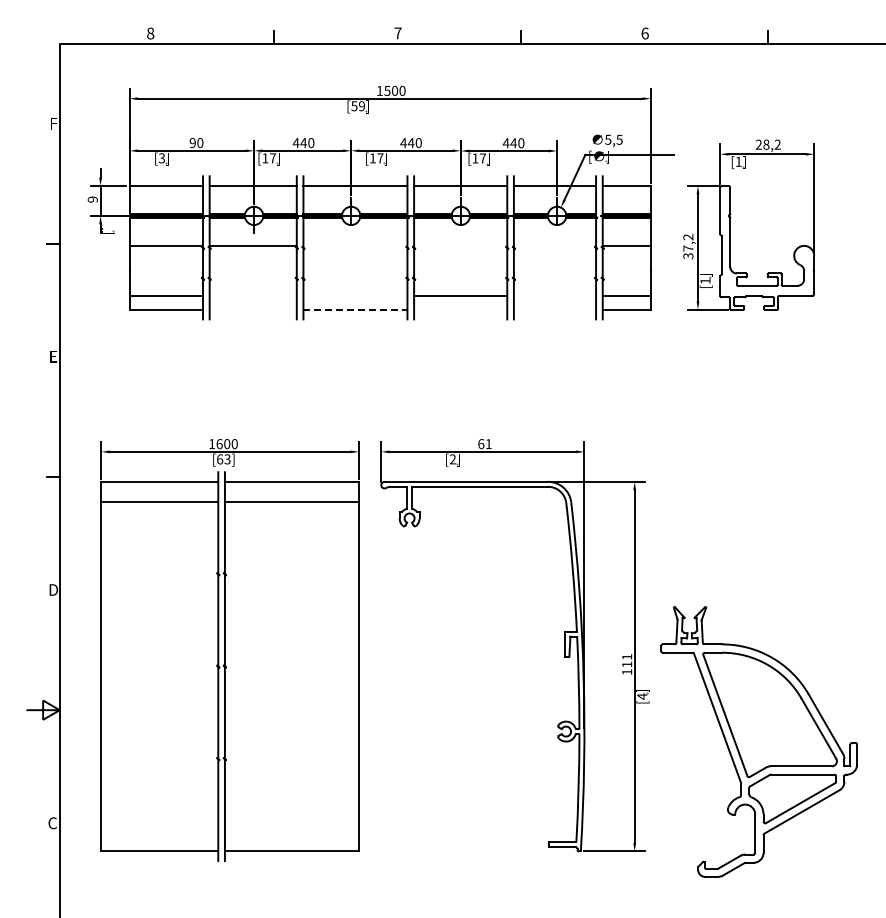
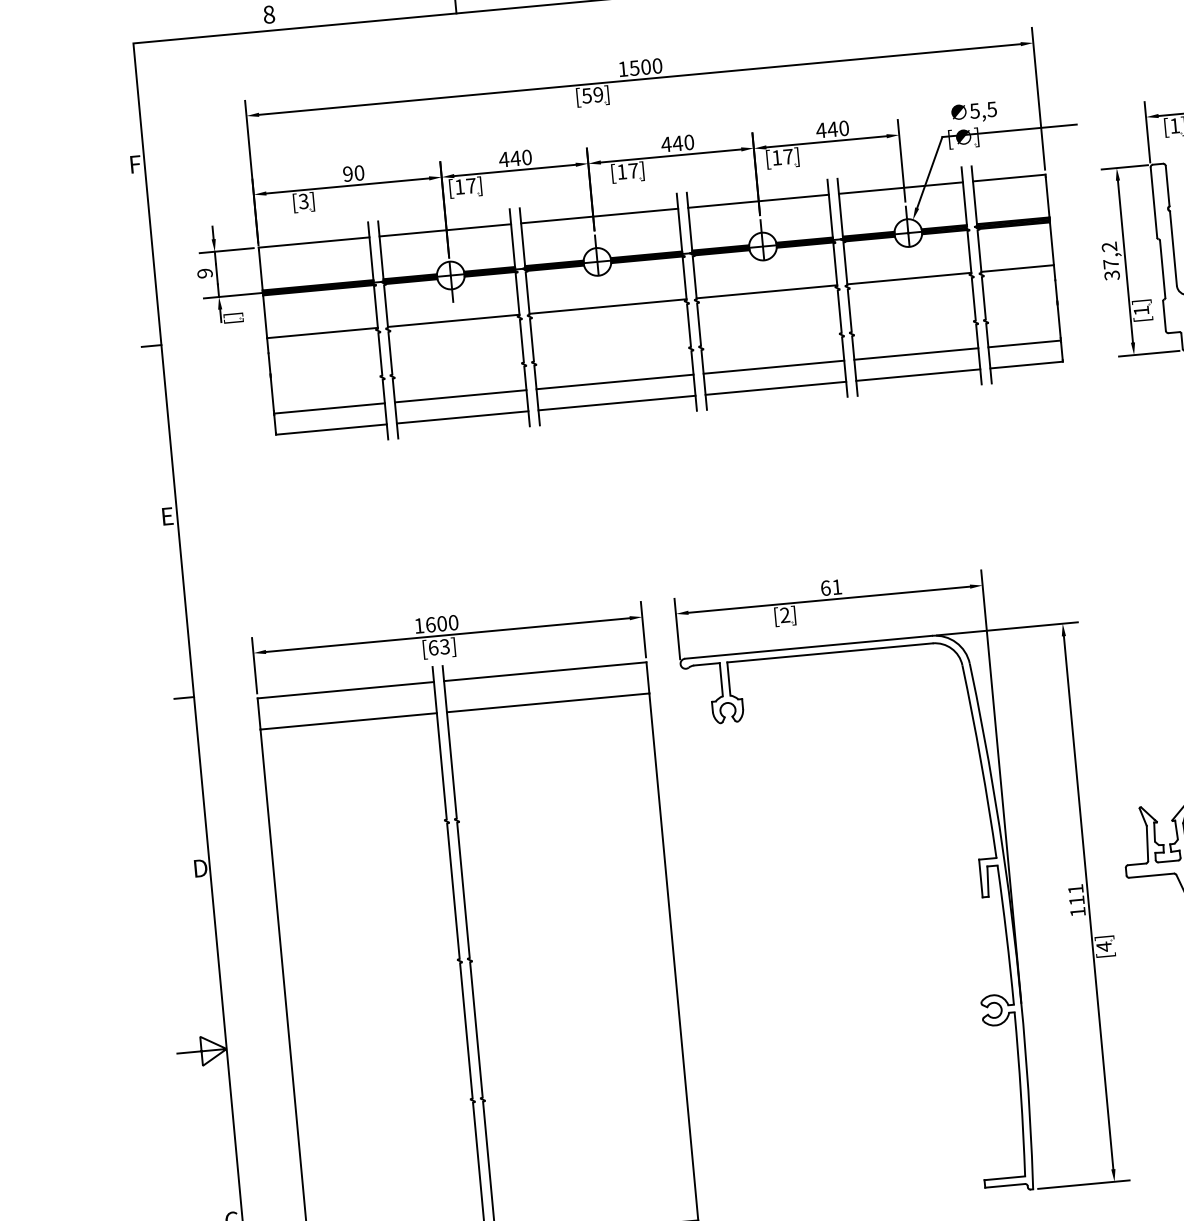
line: (355, 245) -> (608, 305), added
line: (460, 245) -> (766, 291), added
line: (554, 245) -> (908, 278), added
line: (252, 295) -> (459, 395), added
line: (355, 295) -> (615, 381), added
line: (554, 295) -> (915, 353), added
line: (252, 309) -> (461, 417), added
line: (355, 309) -> (617, 402), dashed -> solid
line: (460, 309) -> (775, 387), added
line: (554, 309) -> (917, 374), added

